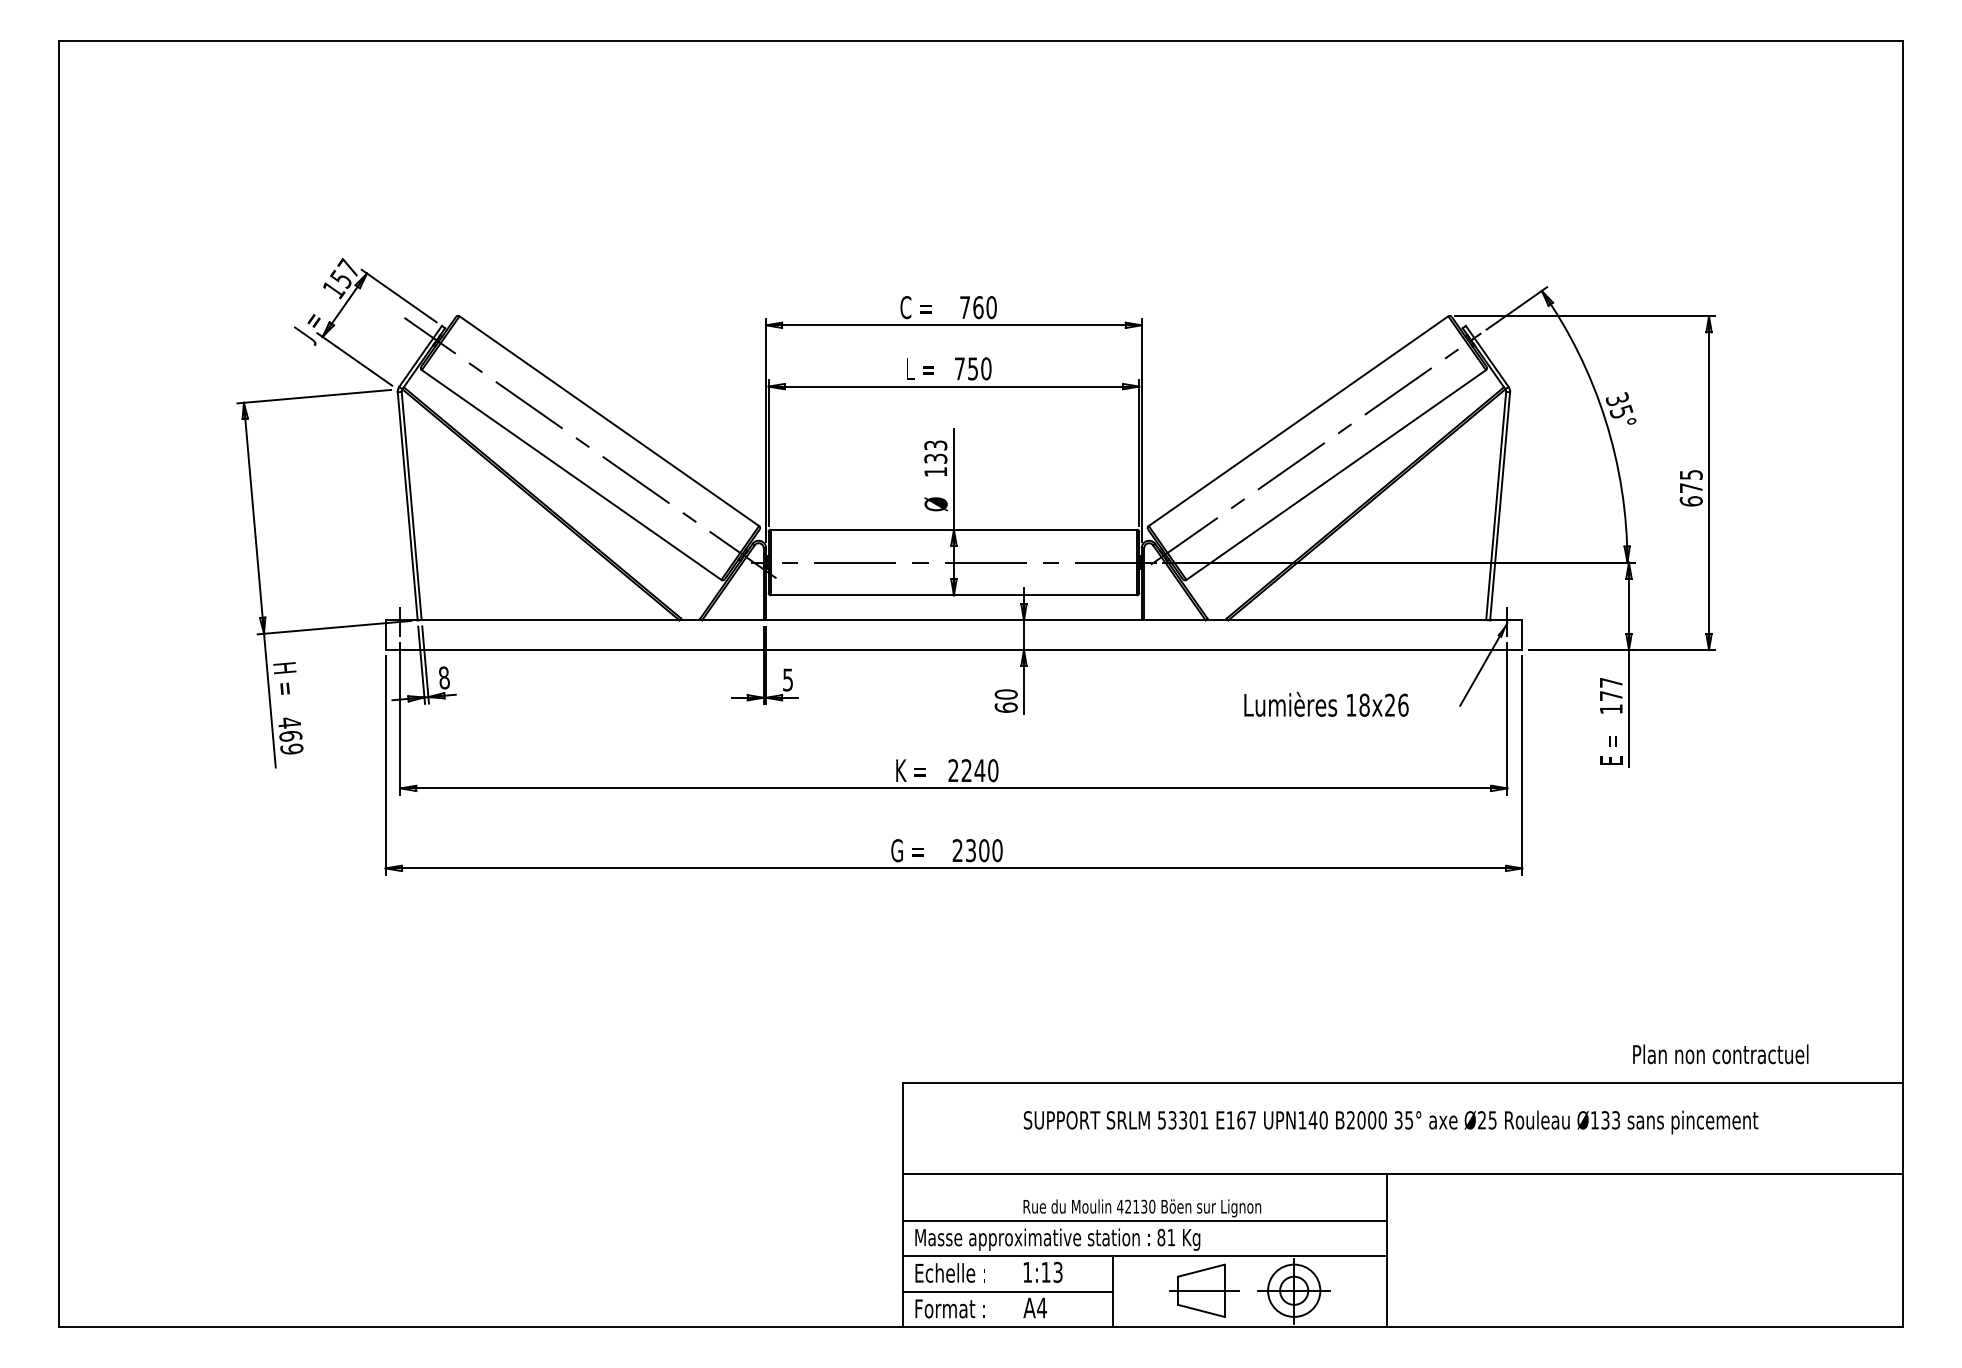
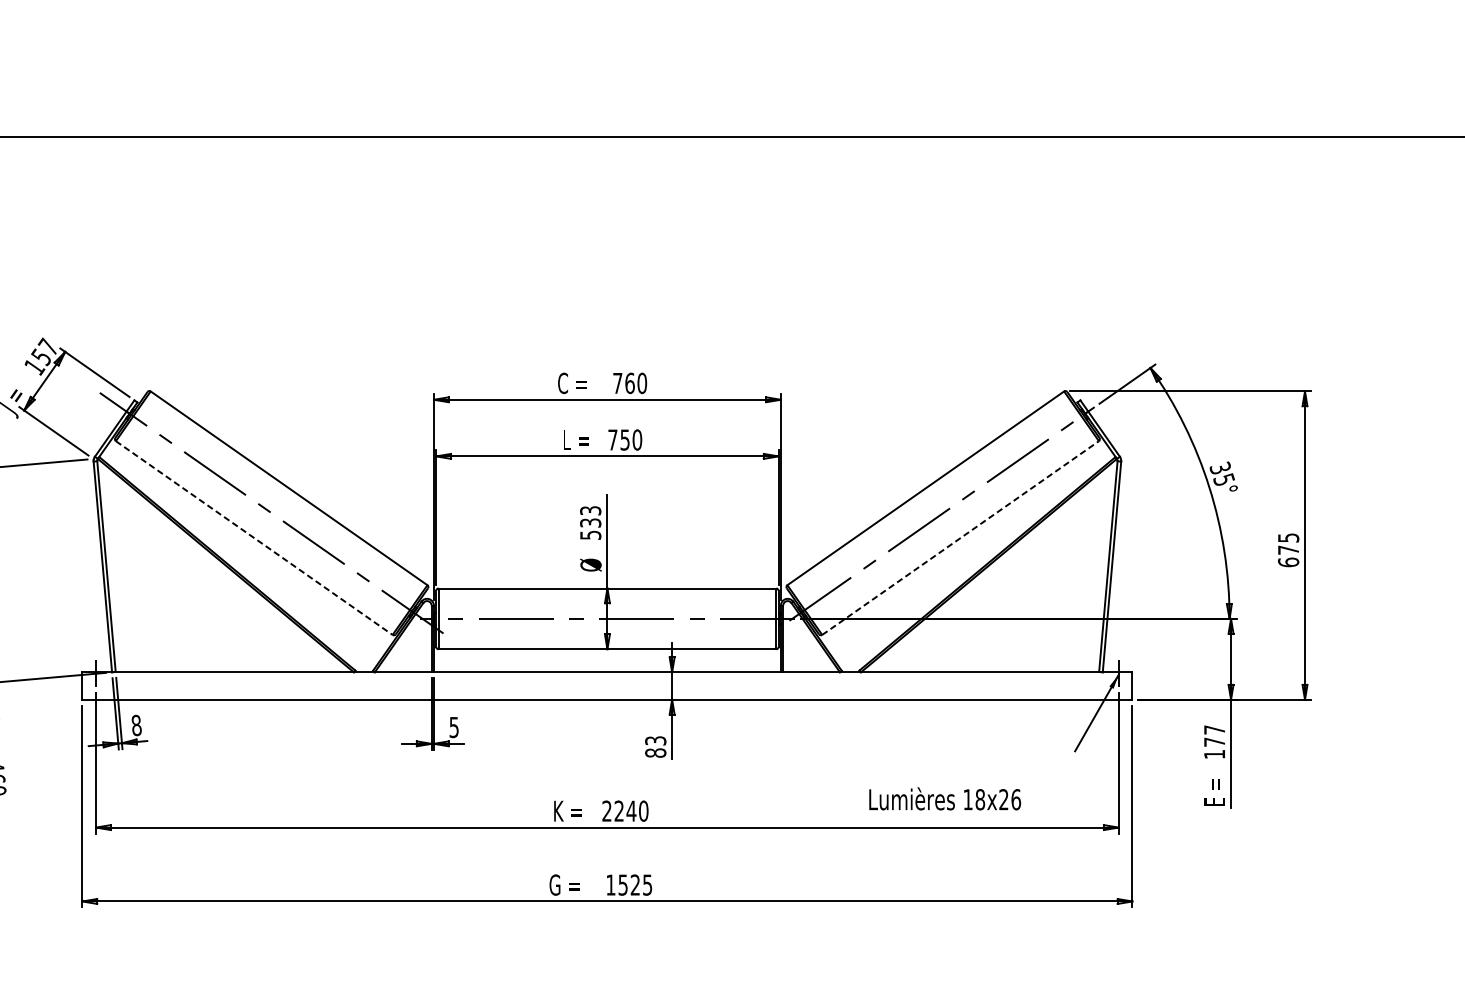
text: (935, 471) -> (590, 534), 133 -> 533
line: (571, 475) -> (254, 538), solid -> dashed
line: (1336, 475) -> (960, 538), solid -> dashed
text: (1005, 700) -> (655, 746), 60 -> 83
text: (1326, 703) -> (945, 798), moved
text: (977, 850) -> (629, 884), 2300 -> 1525

